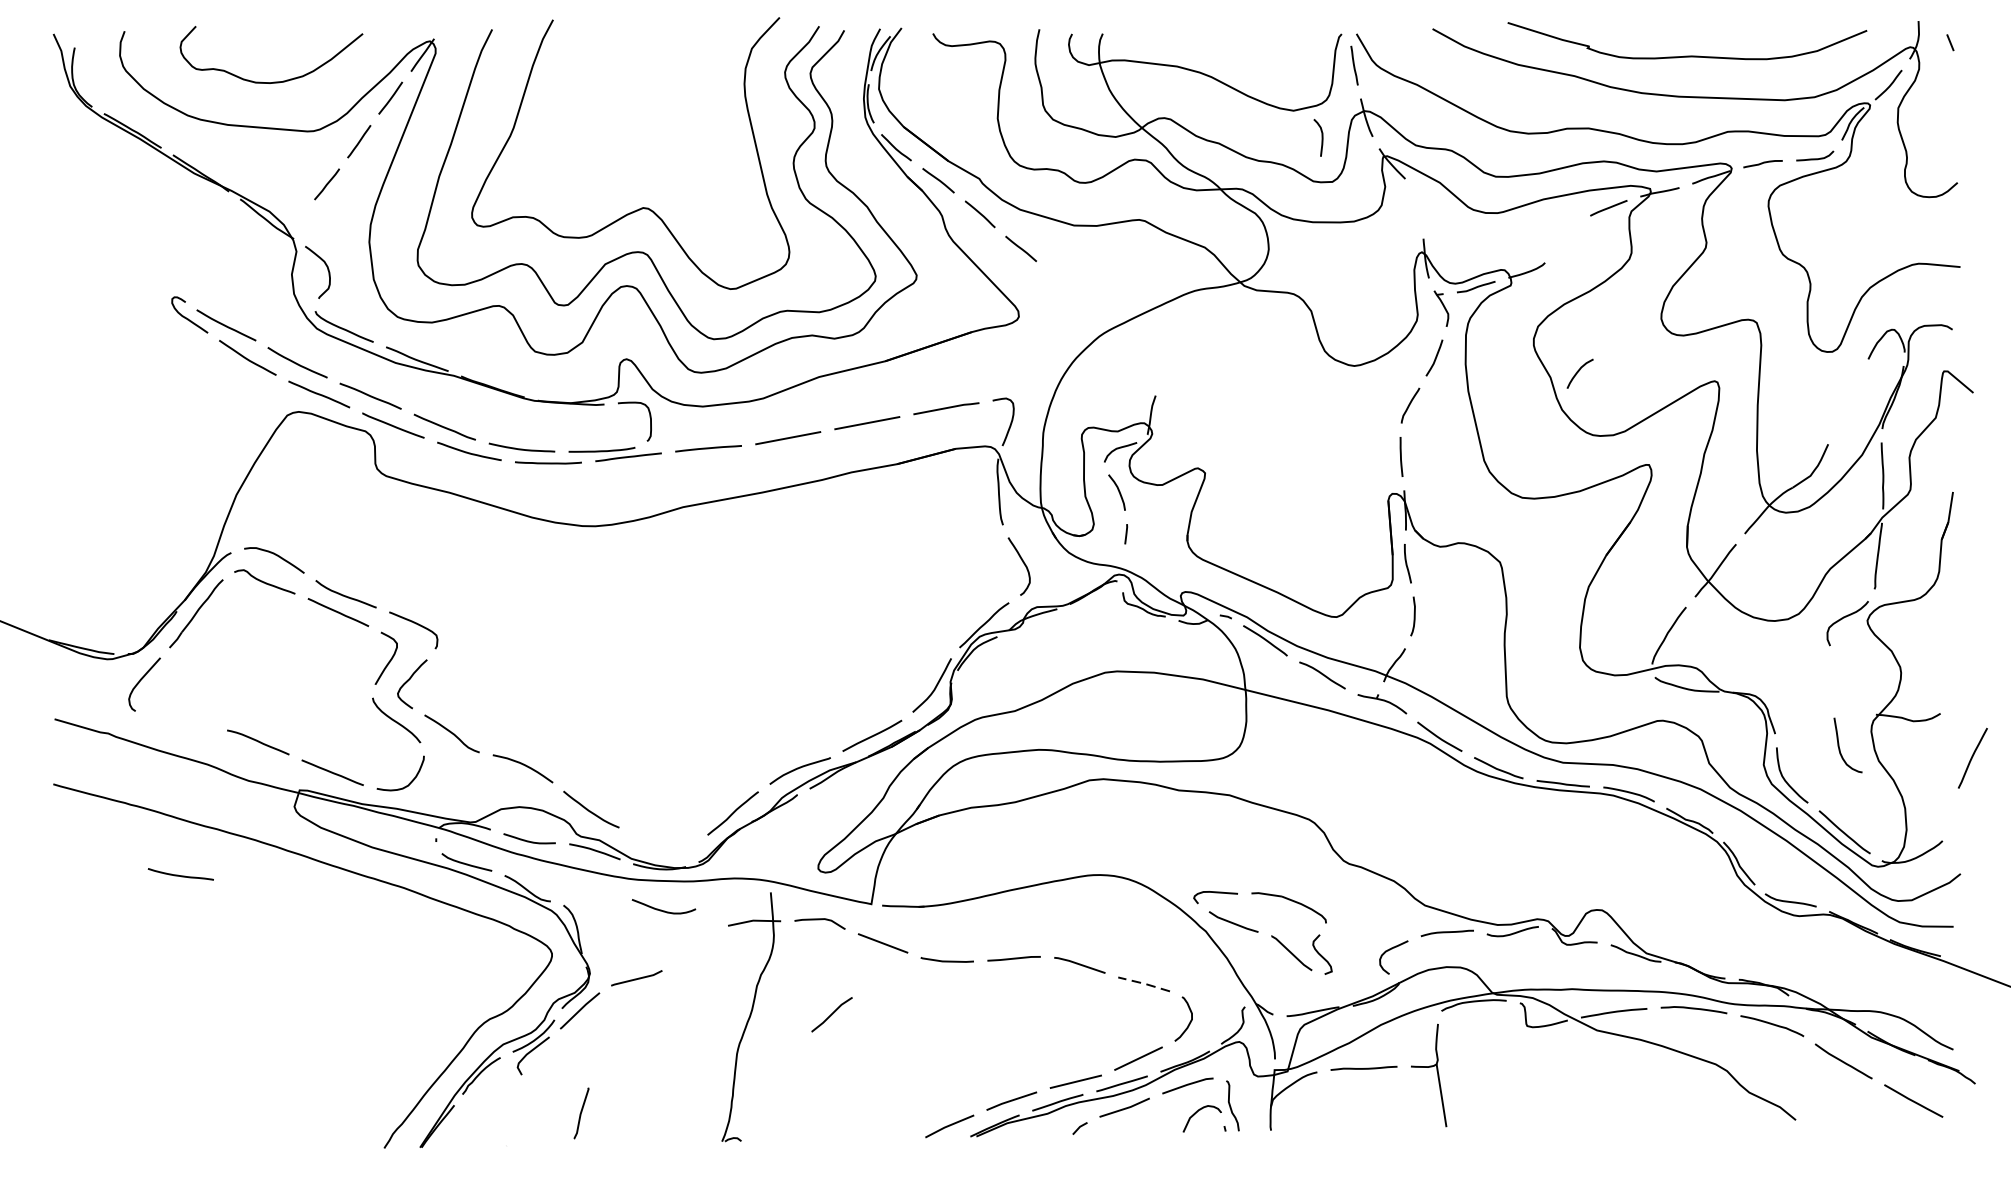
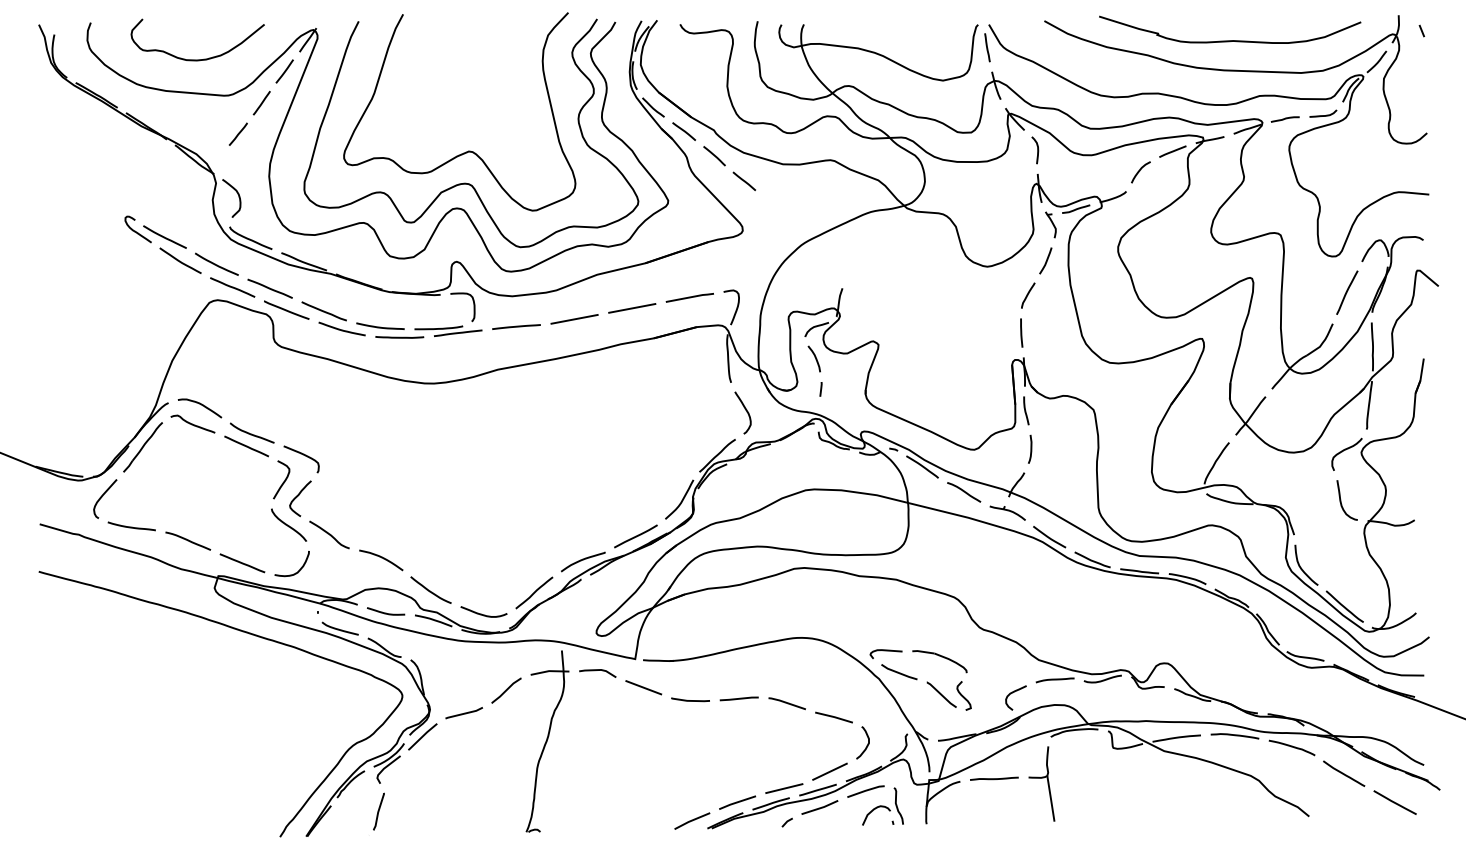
curve: (1321, 138) -> (1037, 150), moved
curve: (1579, 372) -> (1140, 171), moved
curve: (1840, 745) -> (1341, 500), moved
line: (1973, 757) -> (1347, 292), moved
curve: (180, 874) -> (131, 526), moved
curve: (660, 908) -> (481, 613), moved
line: (1144, 984) -> (834, 717), dashed -> solid
curve: (831, 1014) -> (506, 690), moved
line: (580, 1113) -> (378, 811), moved

